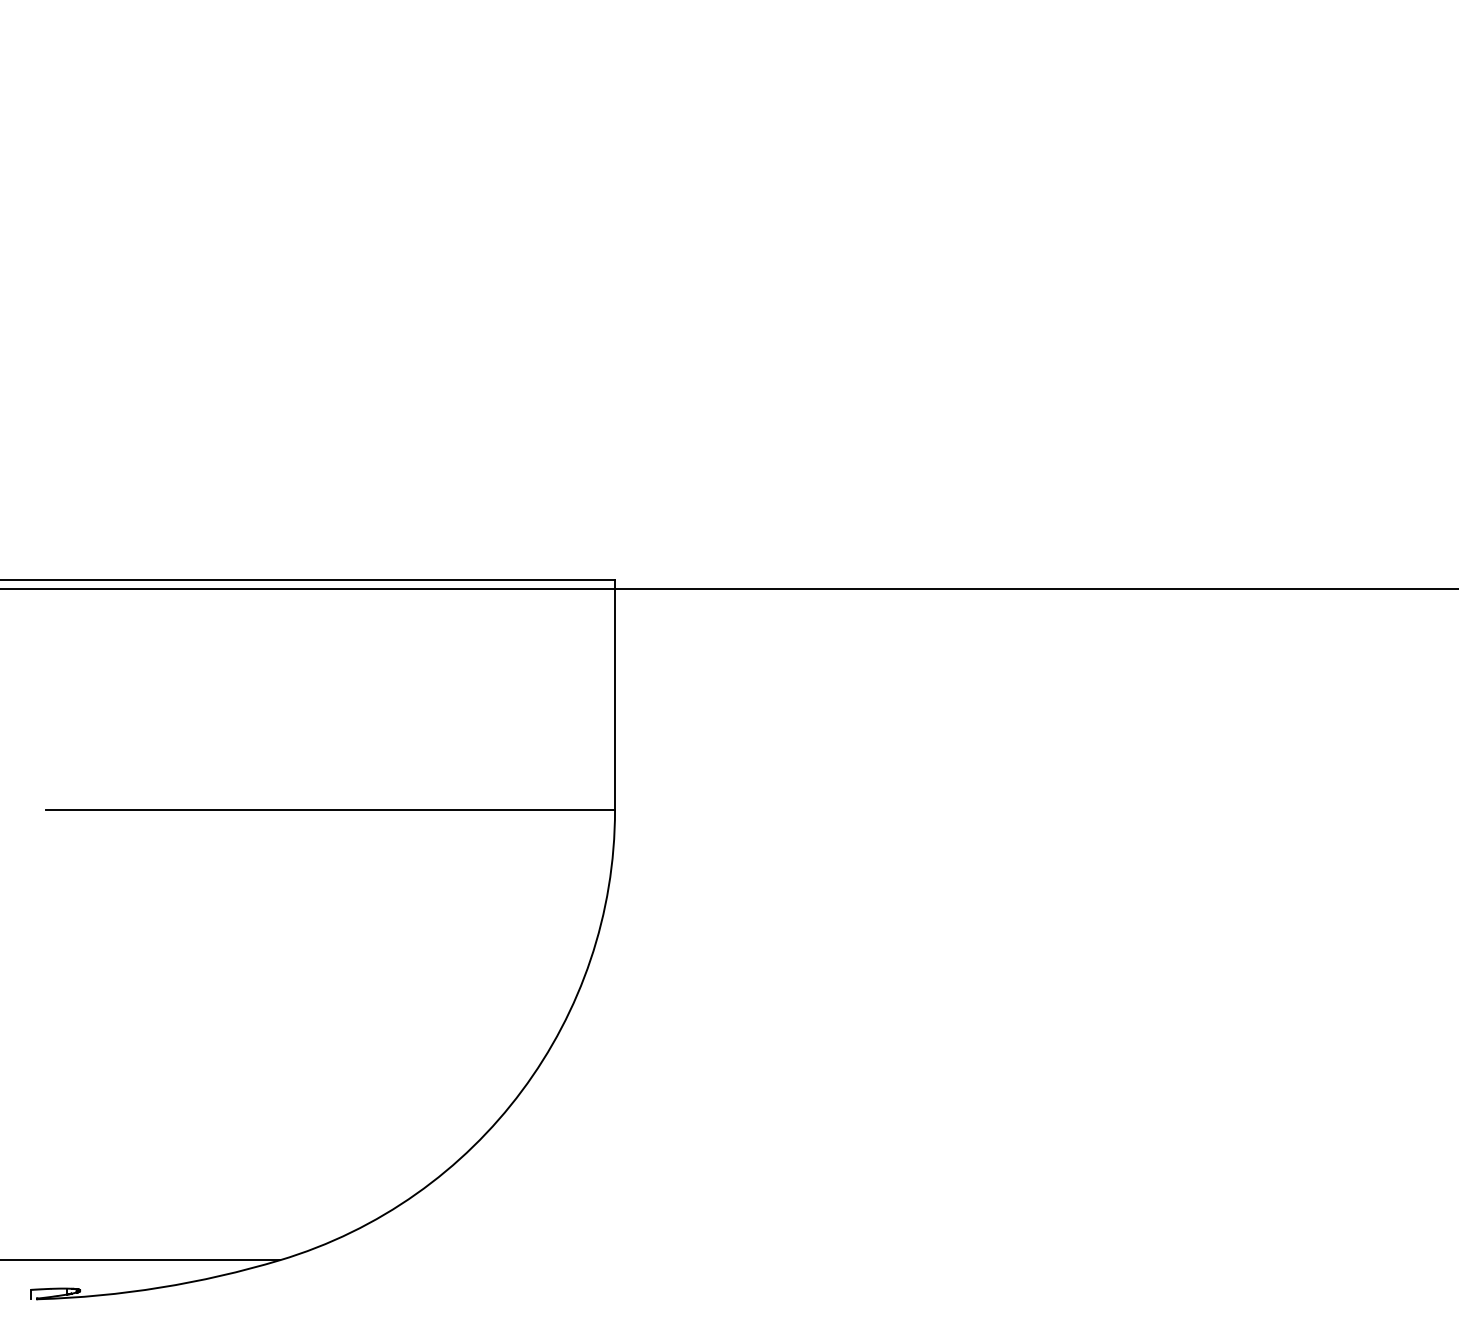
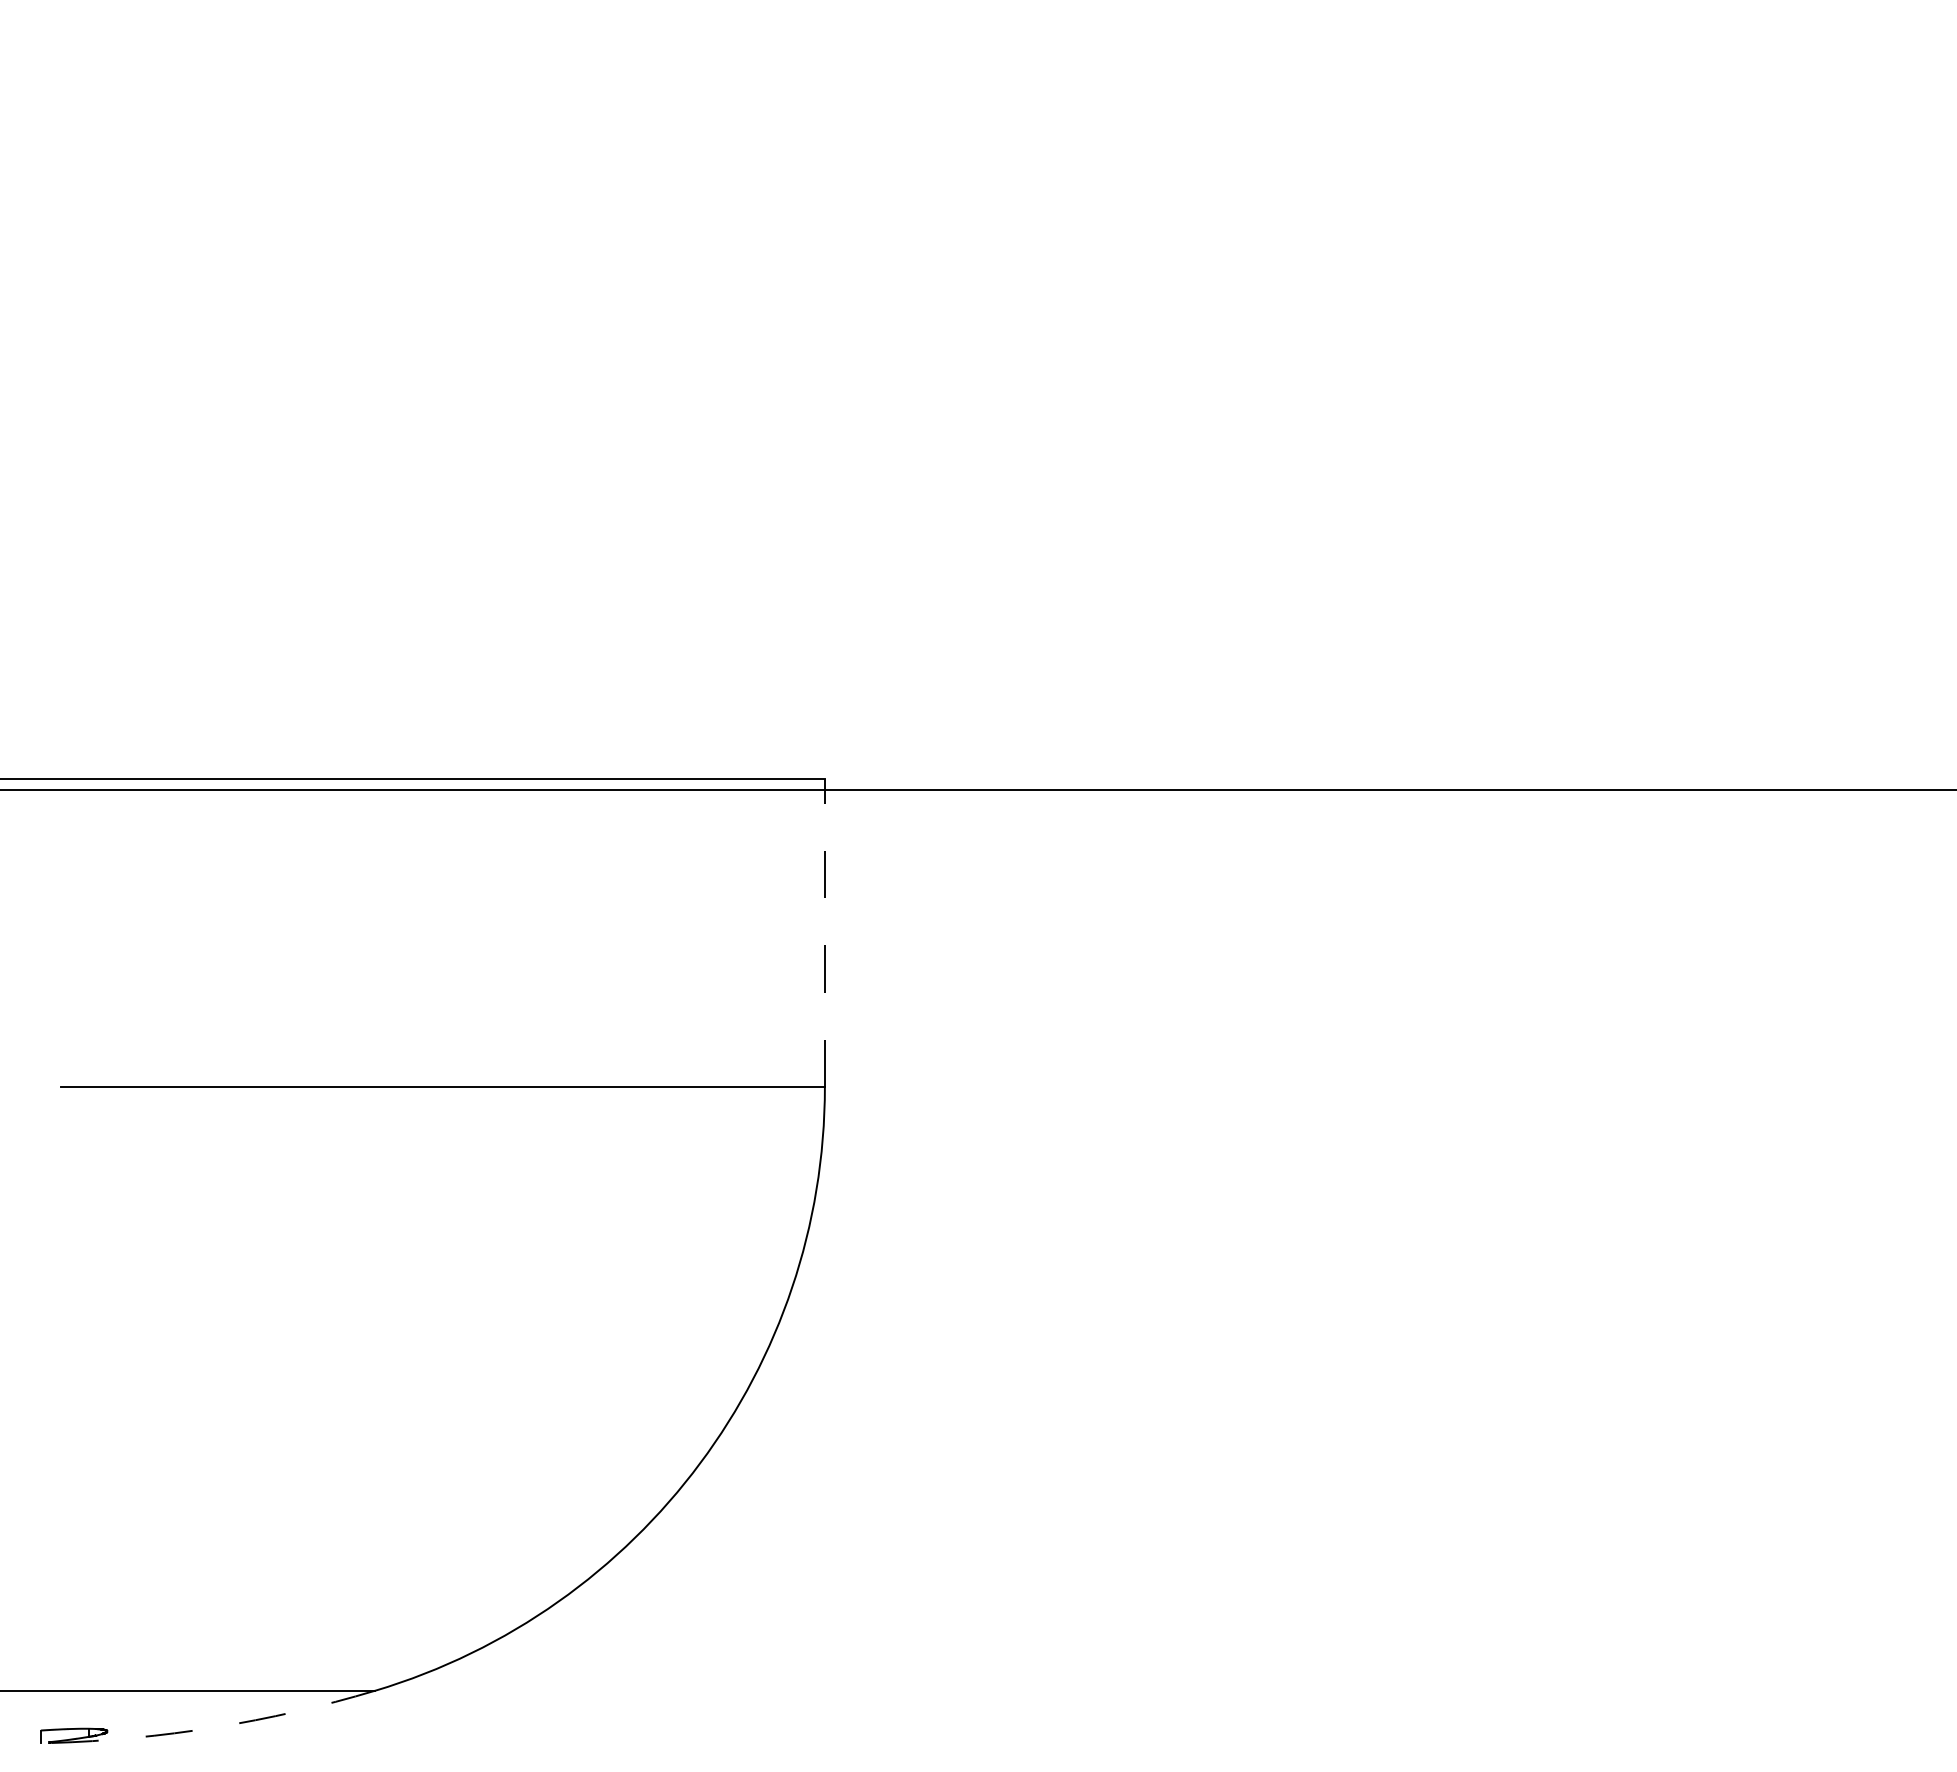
line: (614, 695) -> (824, 932), solid -> dashed
arc: (160, 1287) -> (215, 1727), solid -> dashed

